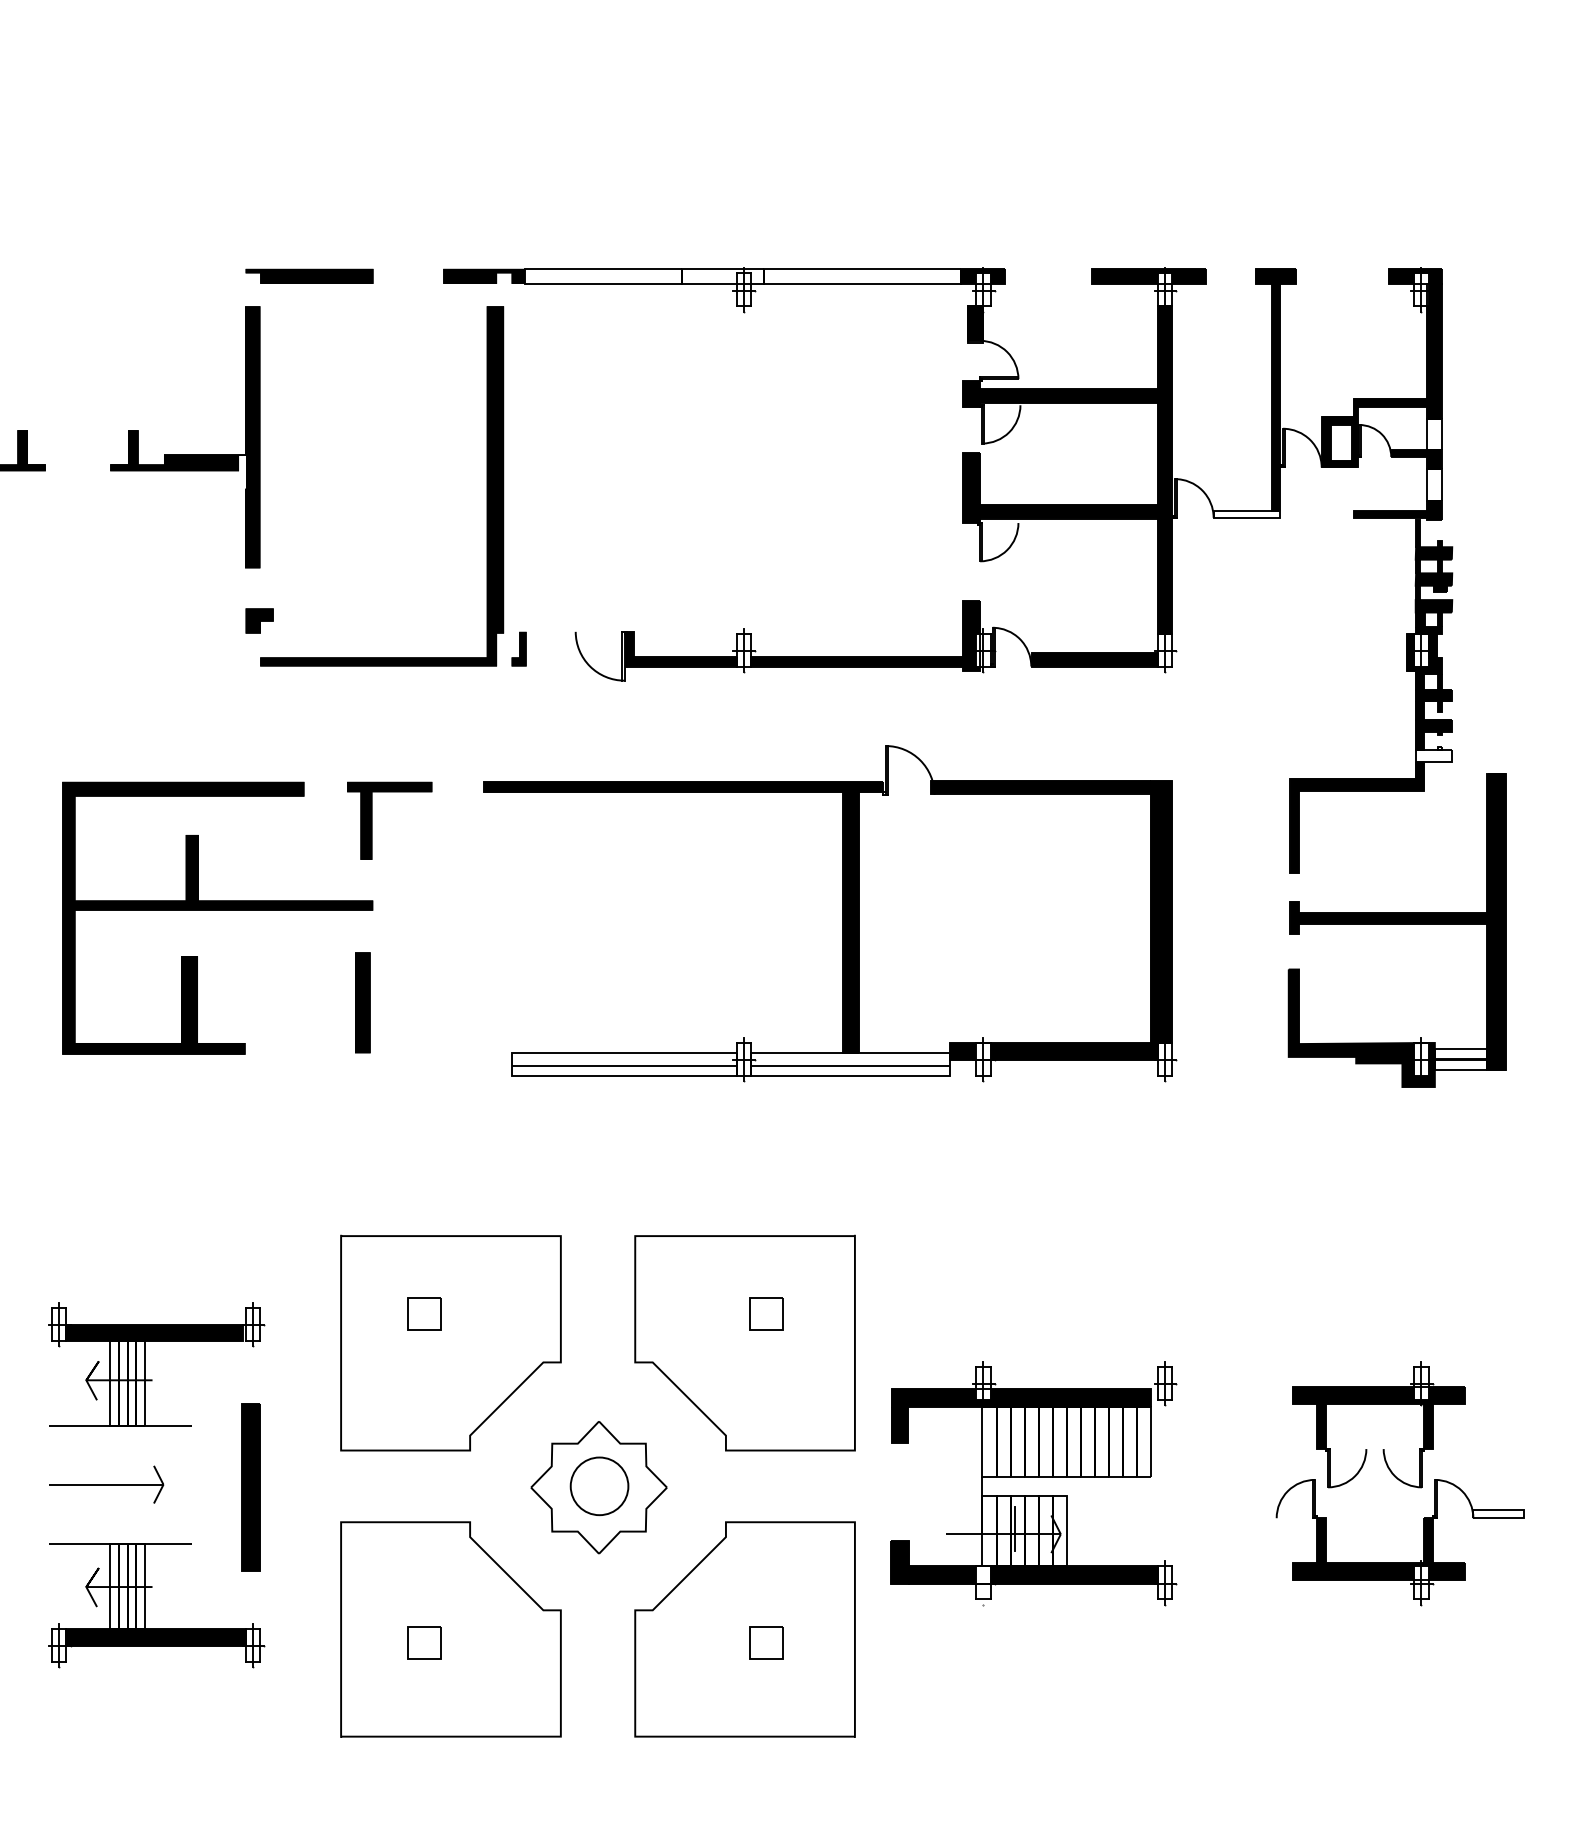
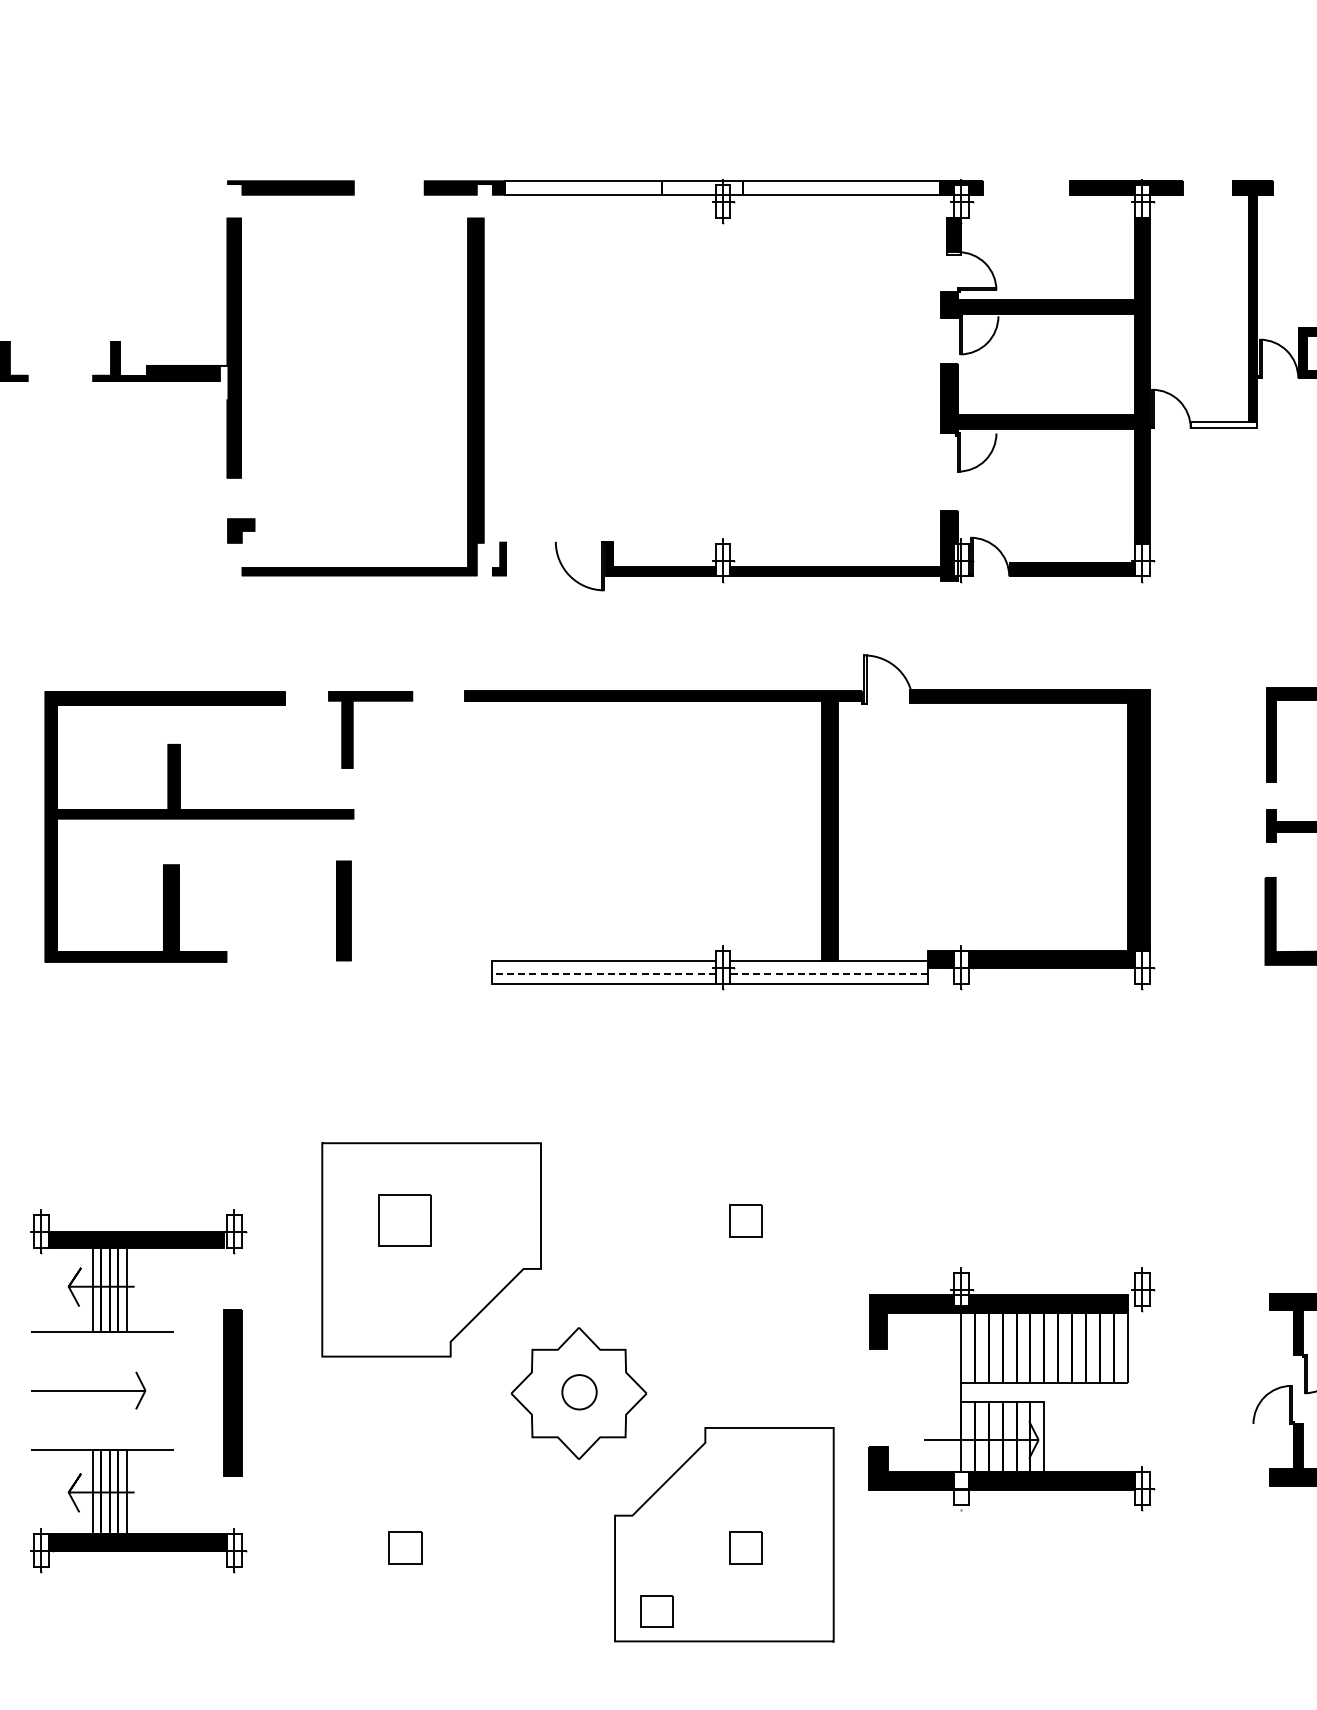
line: (623, 1065) -> (603, 973), solid -> dashed
line: (850, 1065) -> (829, 973), solid -> dashed
part: (424, 1313) -> (405, 1220), size x1.6
curve: (689, 1397) -> (669, 1303), removed
circle: (599, 1486) -> (579, 1392), size x0.6
line: (1015, 1528) -> (993, 1434), removed
curve: (505, 1573) -> (485, 1479), removed
part: (677, 1706) -> (657, 1611), added

